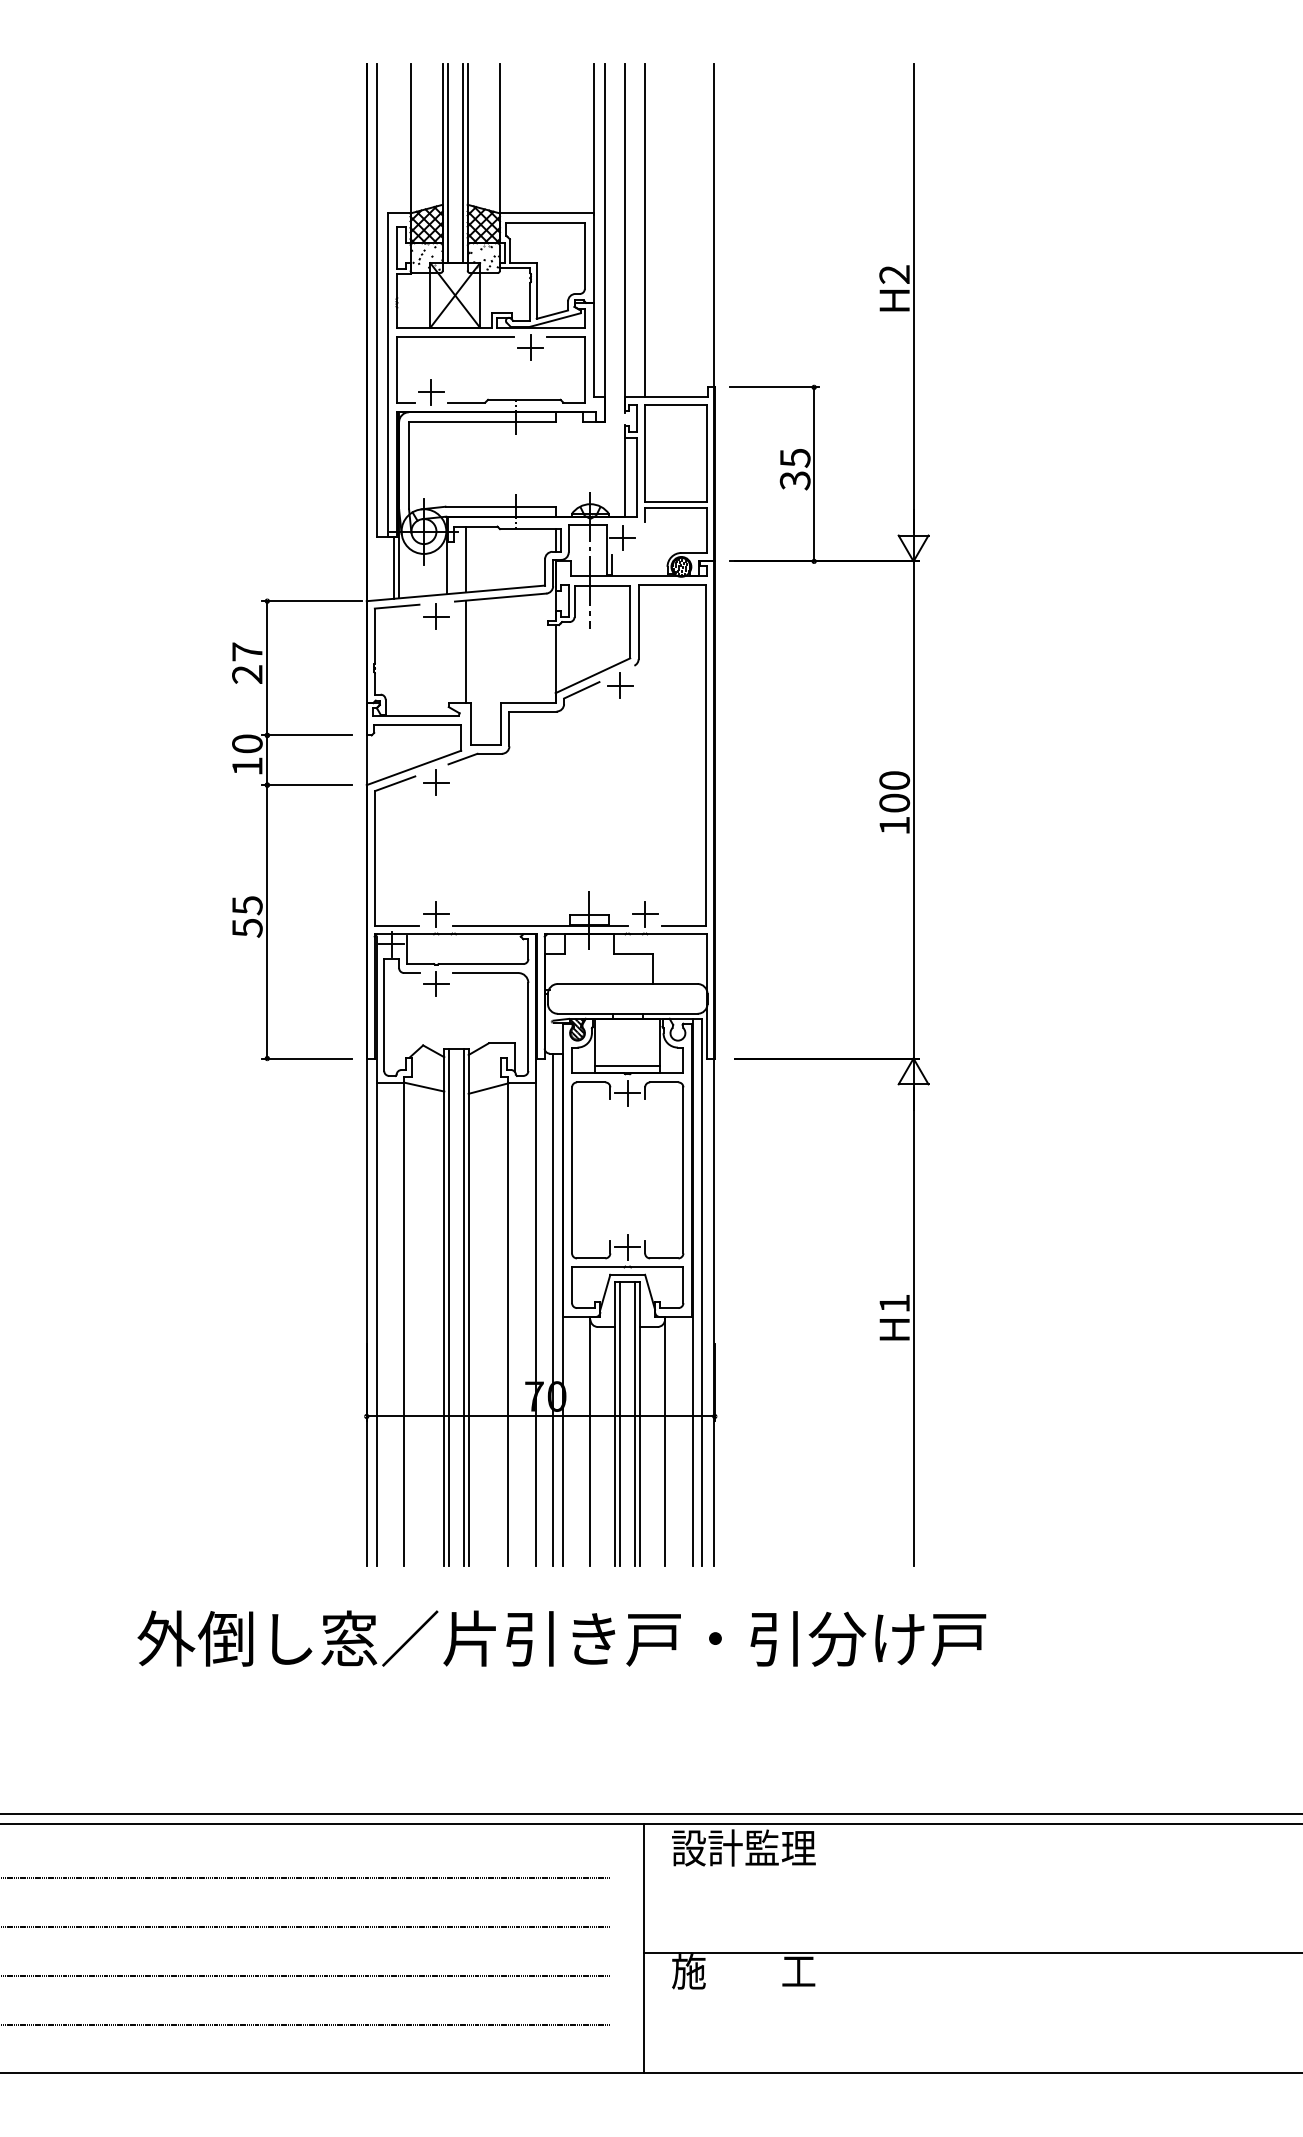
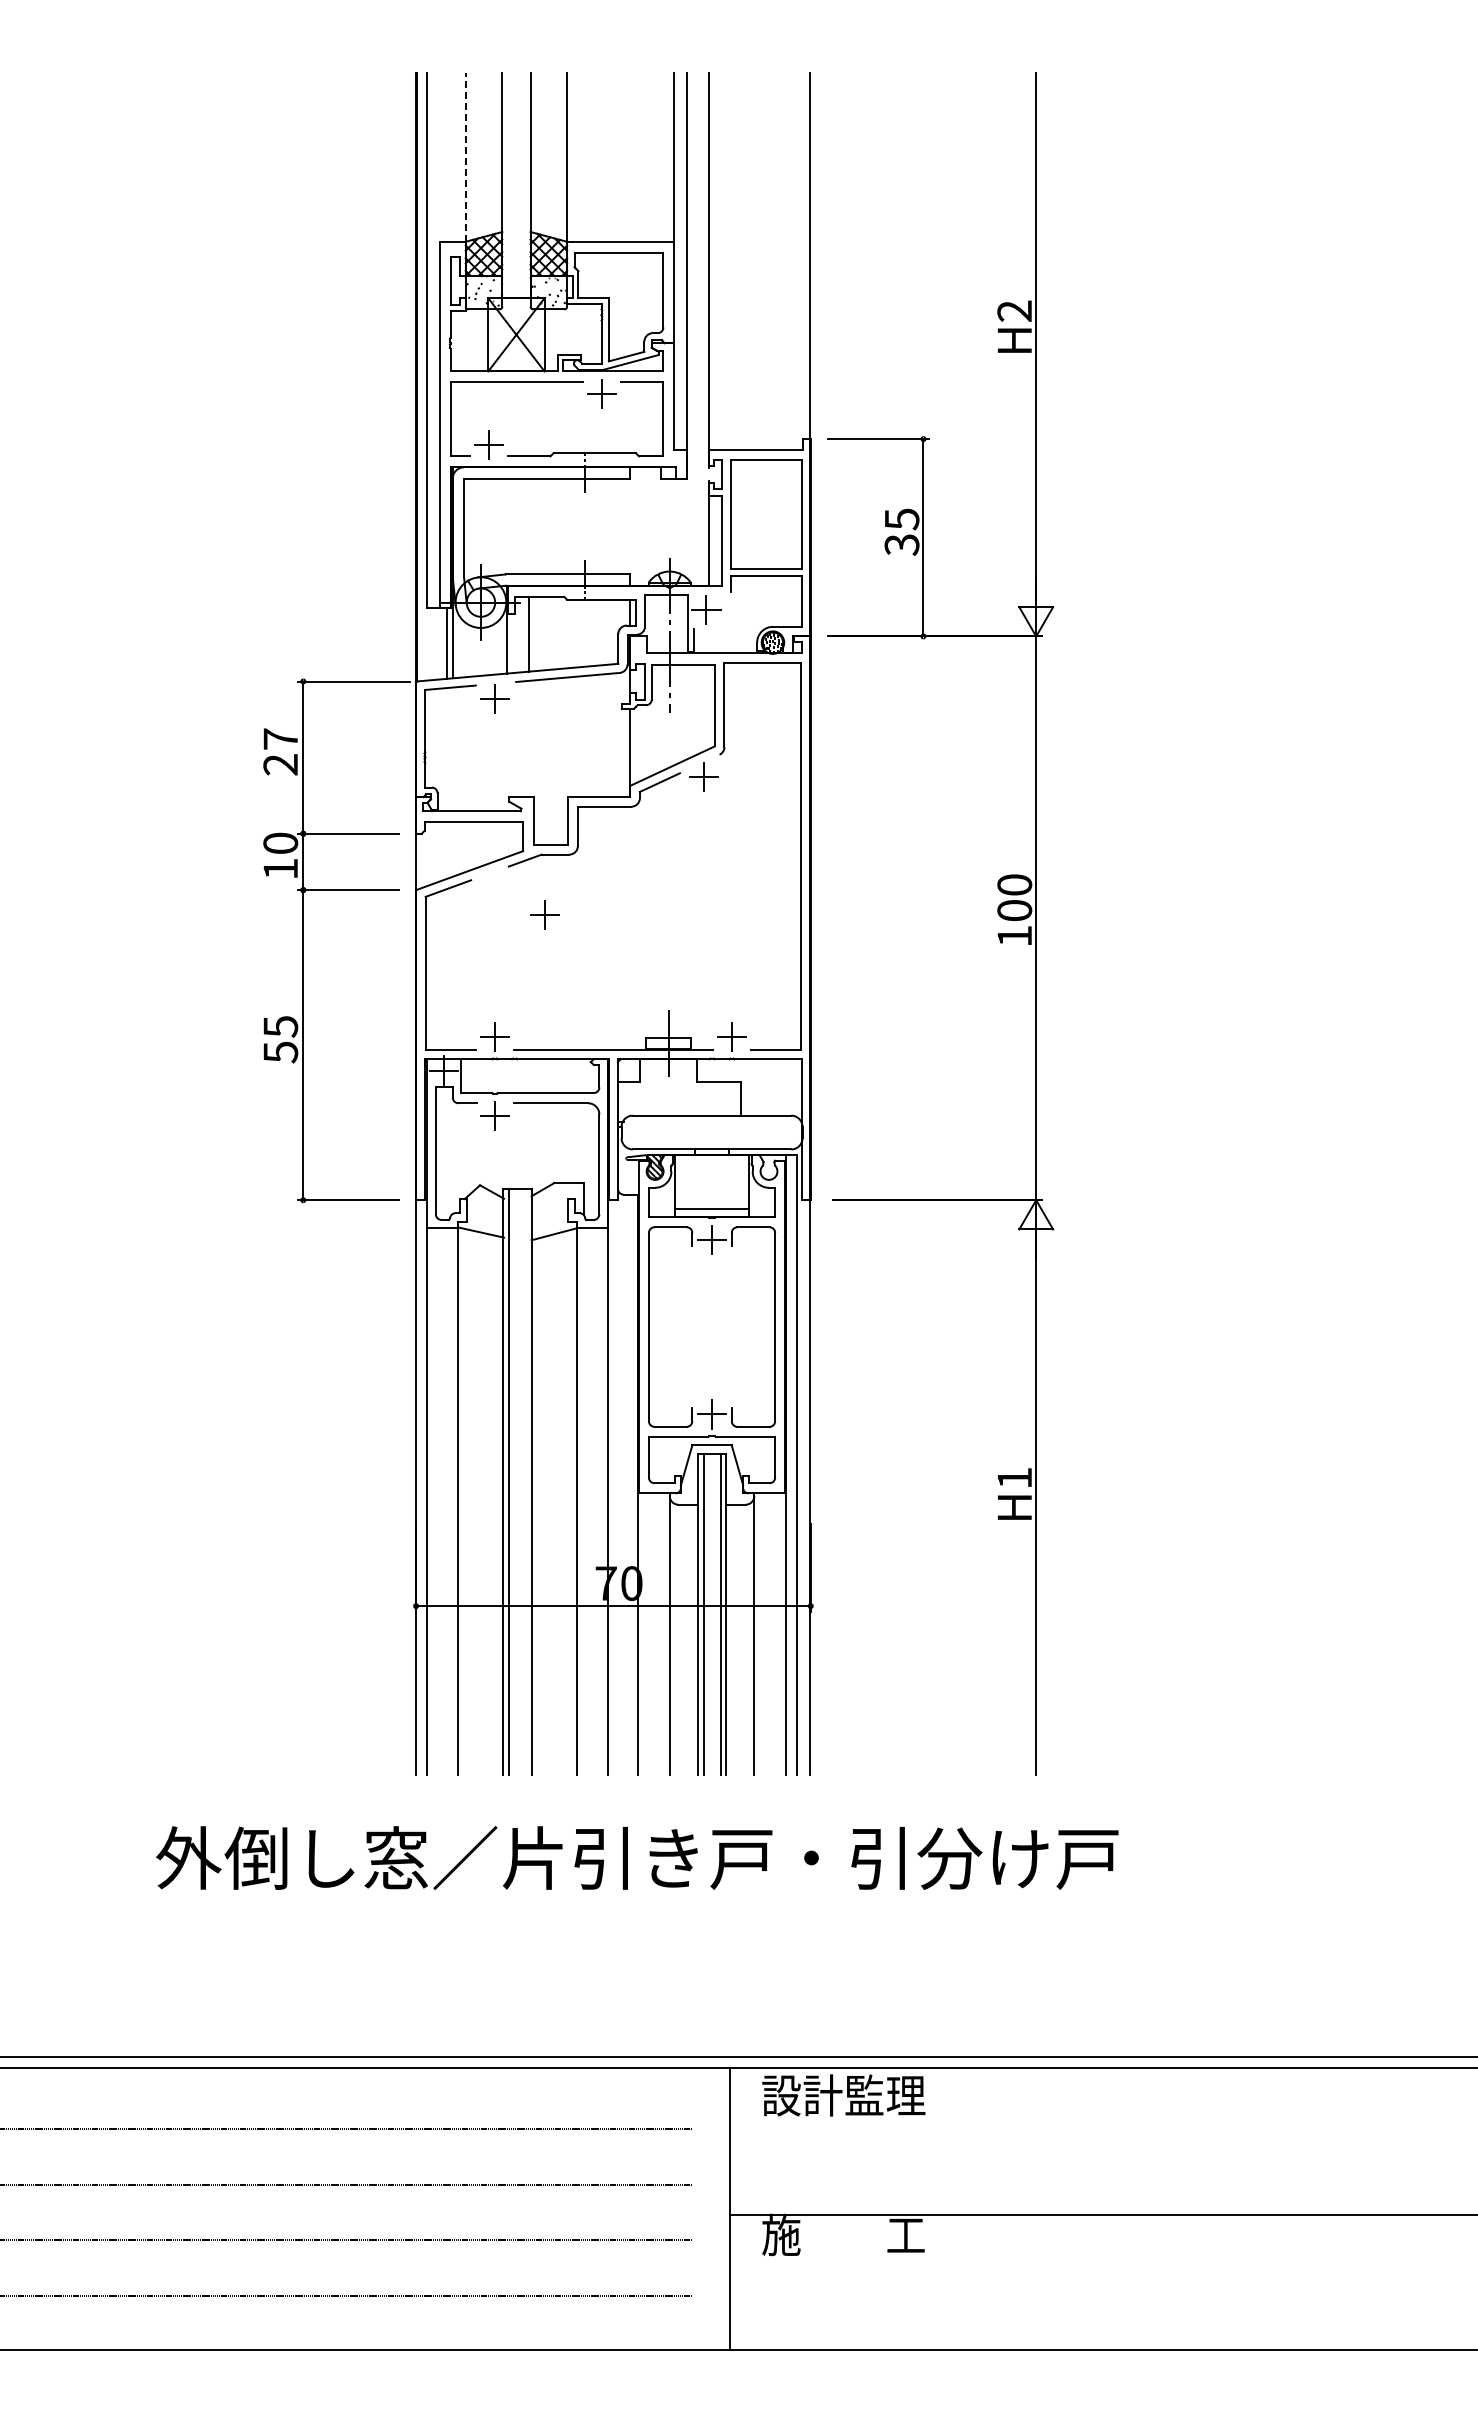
line: (410, 139) -> (465, 157), solid -> dashed
line: (447, 163) -> (507, 185), removed
line: (462, 163) -> (524, 185), removed
line: (644, 230) -> (731, 261), removed
line: (465, 651) -> (528, 738), removed
part: (435, 781) -> (544, 914), moved
line: (464, 1306) -> (526, 1481), removed
line: (553, 1309) -> (627, 1484), removed

